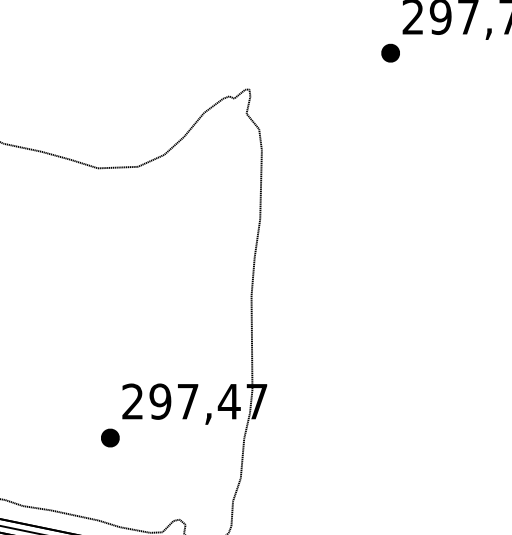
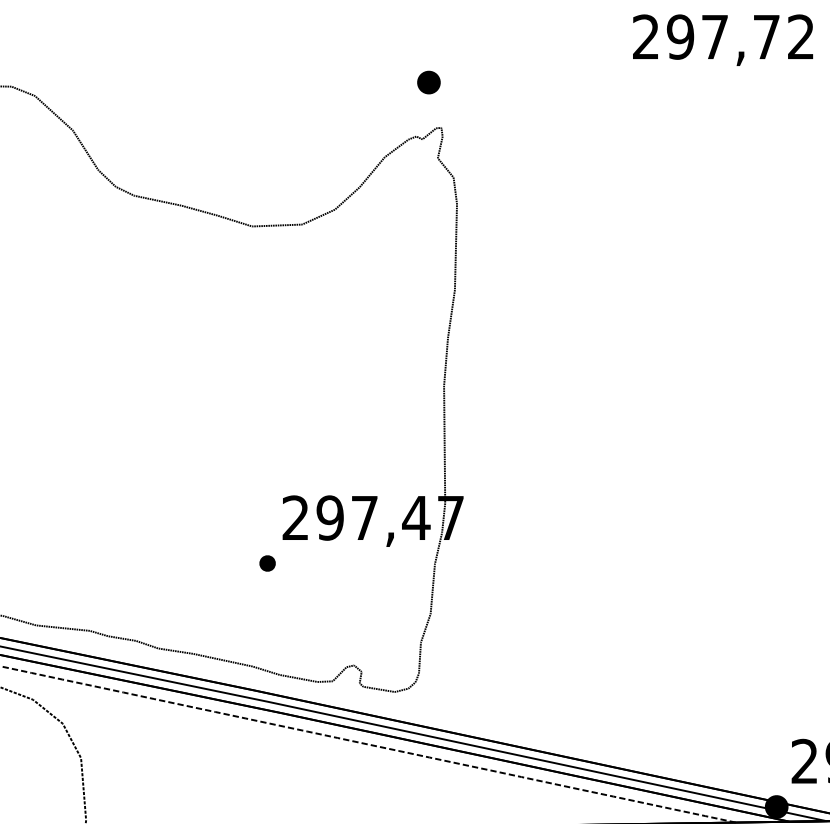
part: (390, 53) -> (428, 82), moved
part: (110, 438) -> (267, 563), size x0.7

